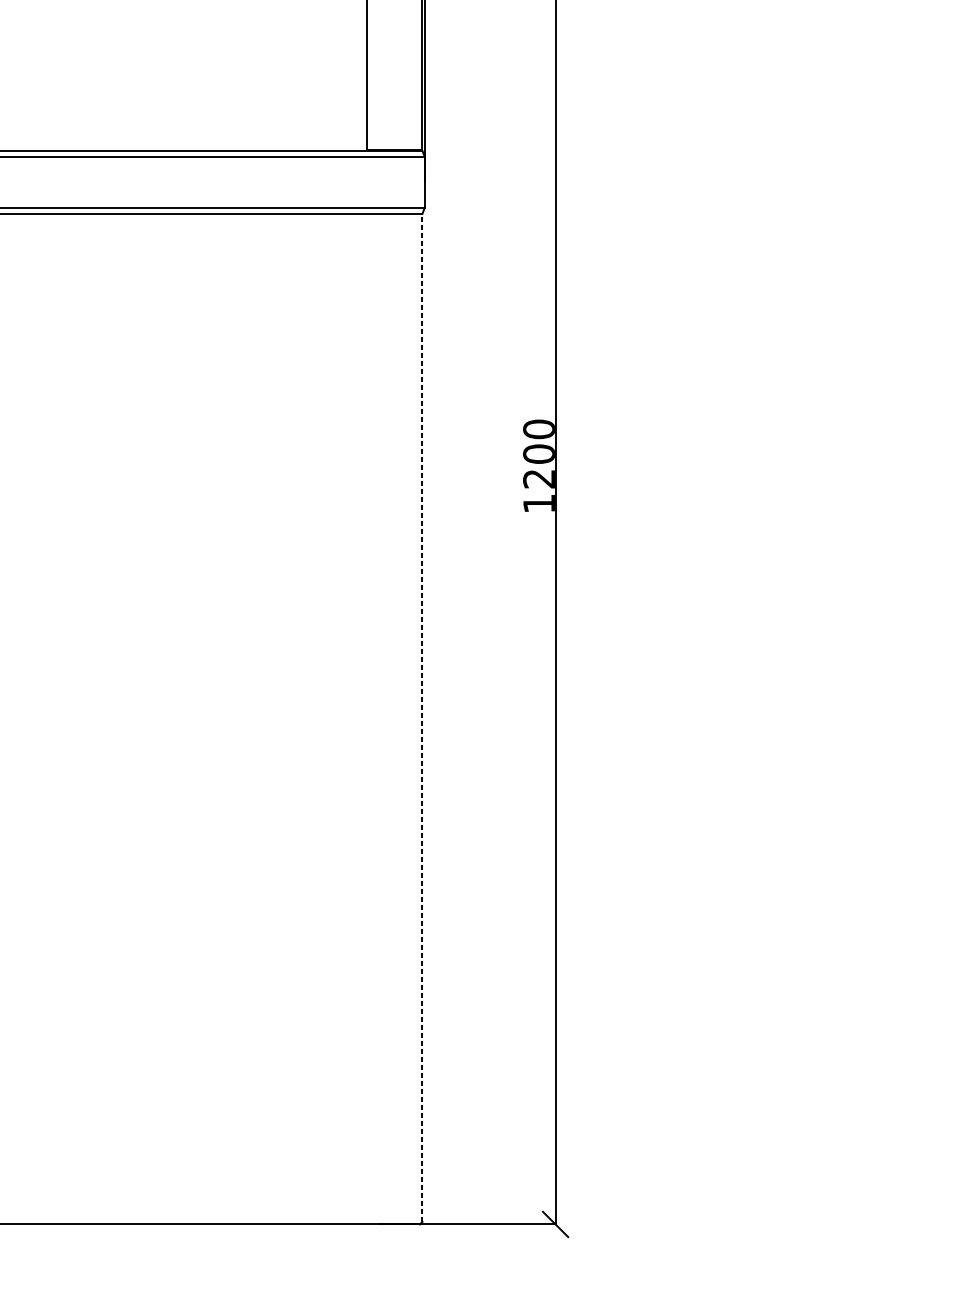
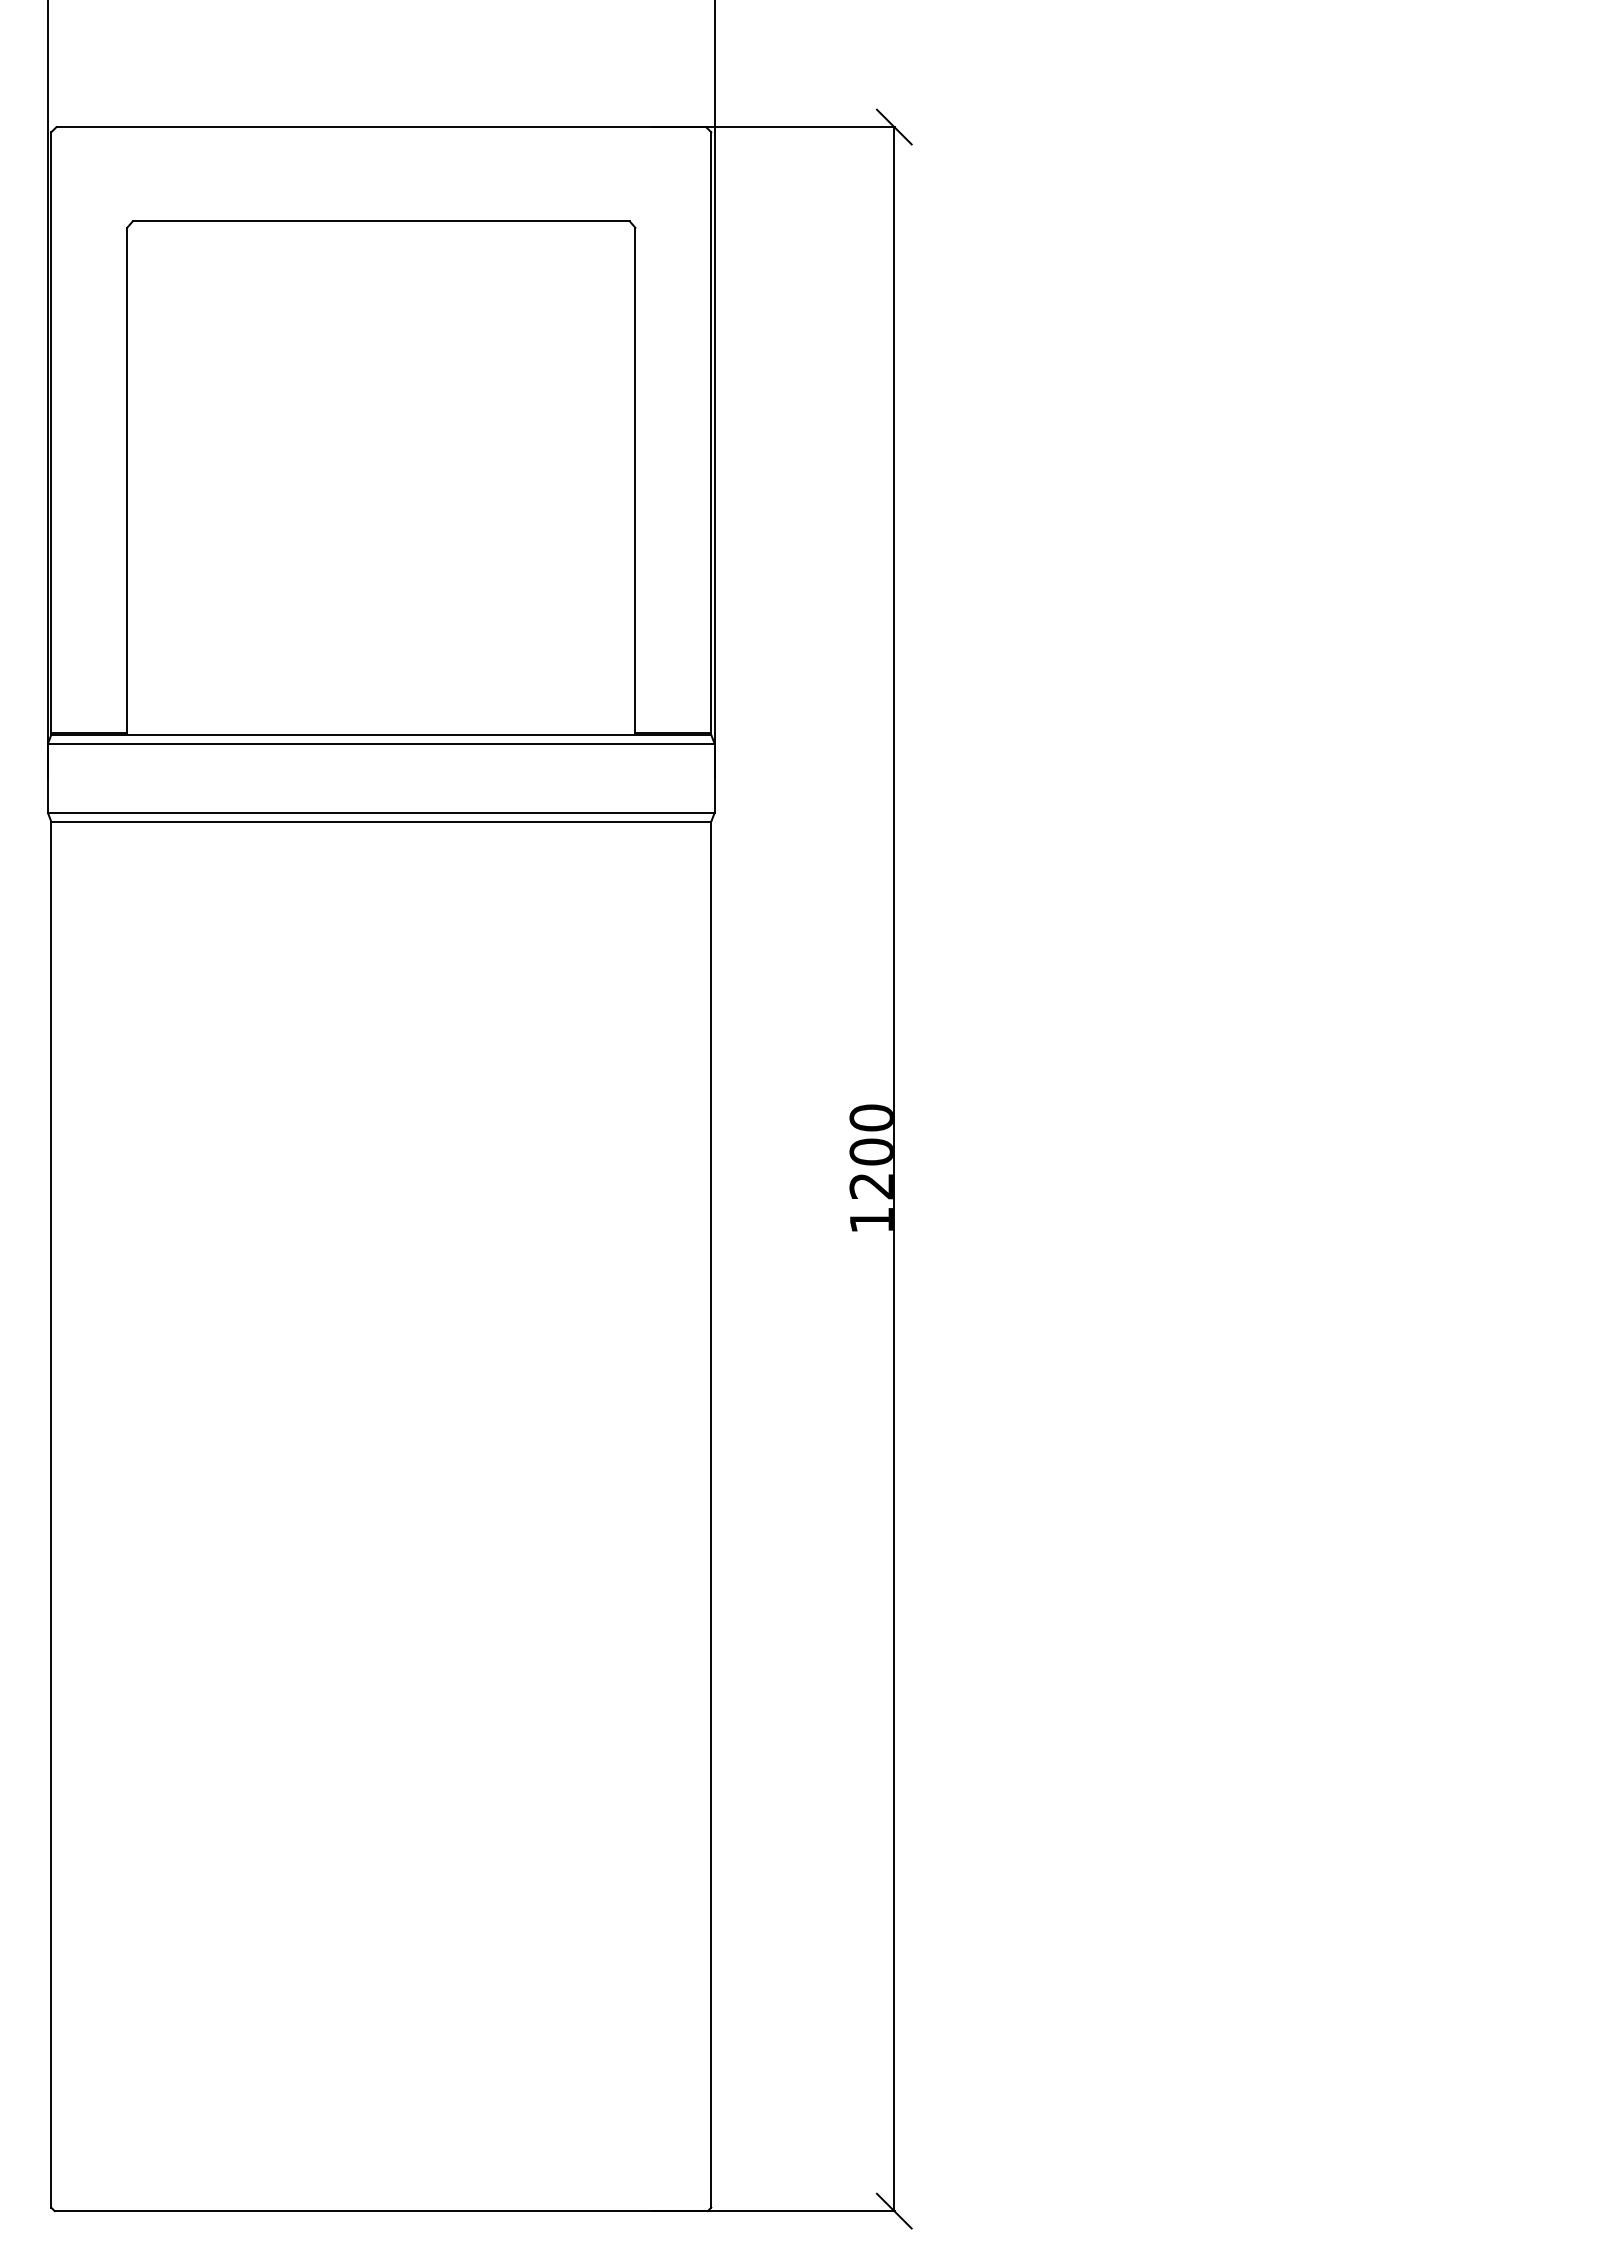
line: (422, 717) -> (711, 1514), dashed -> solid

